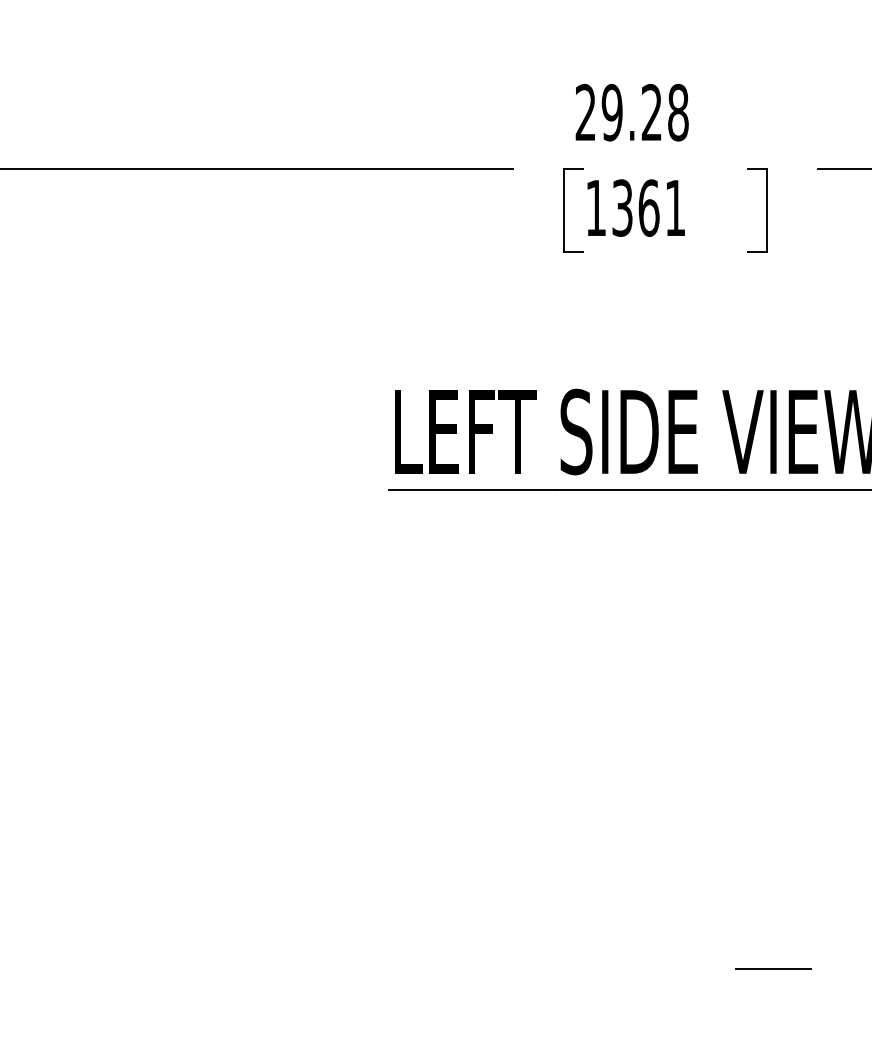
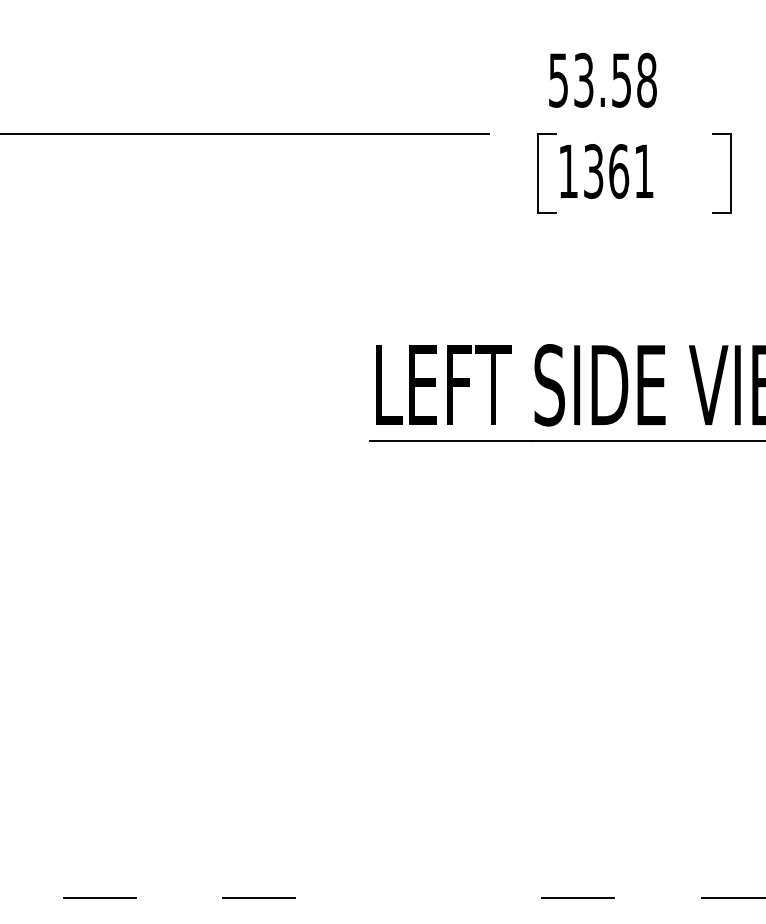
text: (618, 112) -> (589, 80), 29.28 -> 53.58
line: (104, 968) -> (99, 897), added
line: (271, 968) -> (258, 897), added
line: (605, 968) -> (577, 897), added

